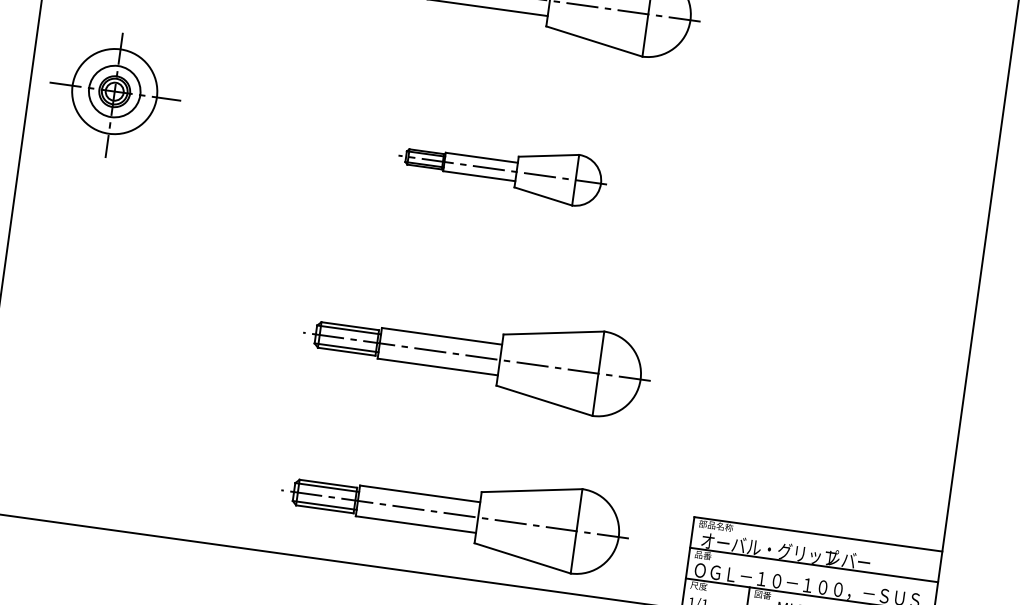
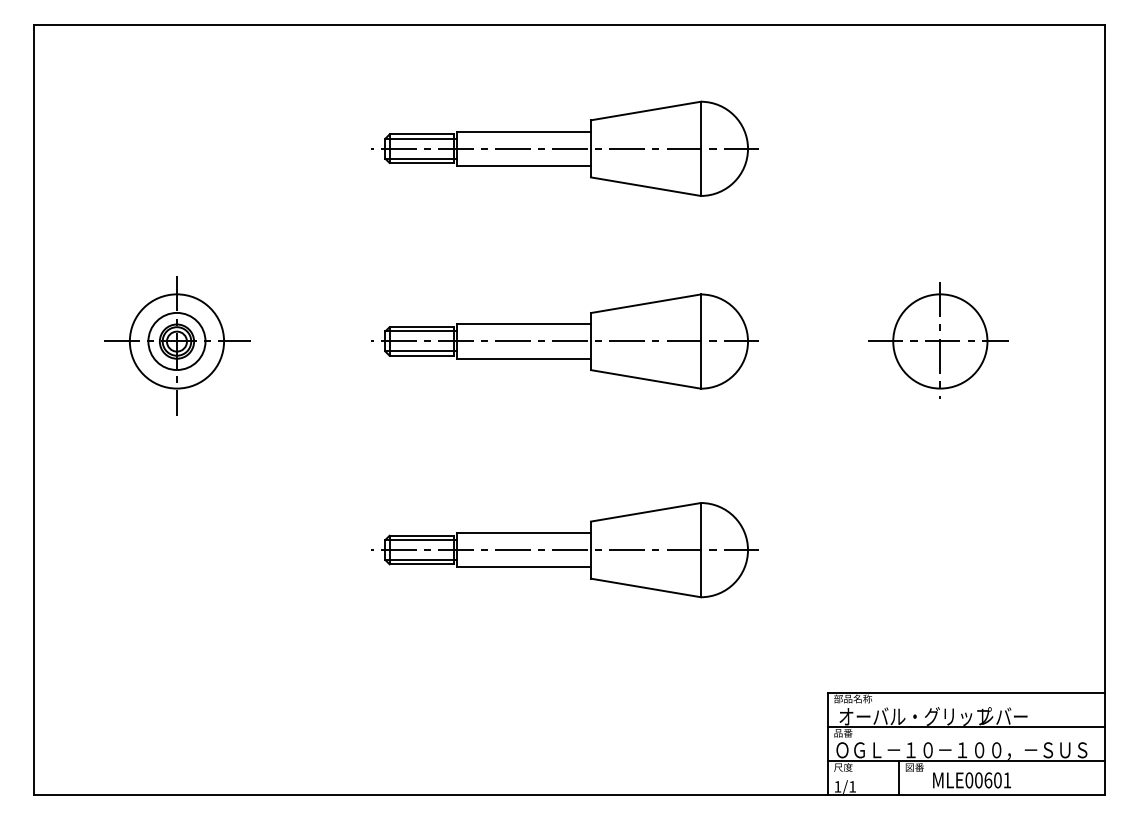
part: (114, 95) -> (177, 345), moved
part: (502, 170) -> (564, 341), size x1.67
part: (837, 215) -> (938, 340), added
part: (454, 514) -> (564, 726), removed

